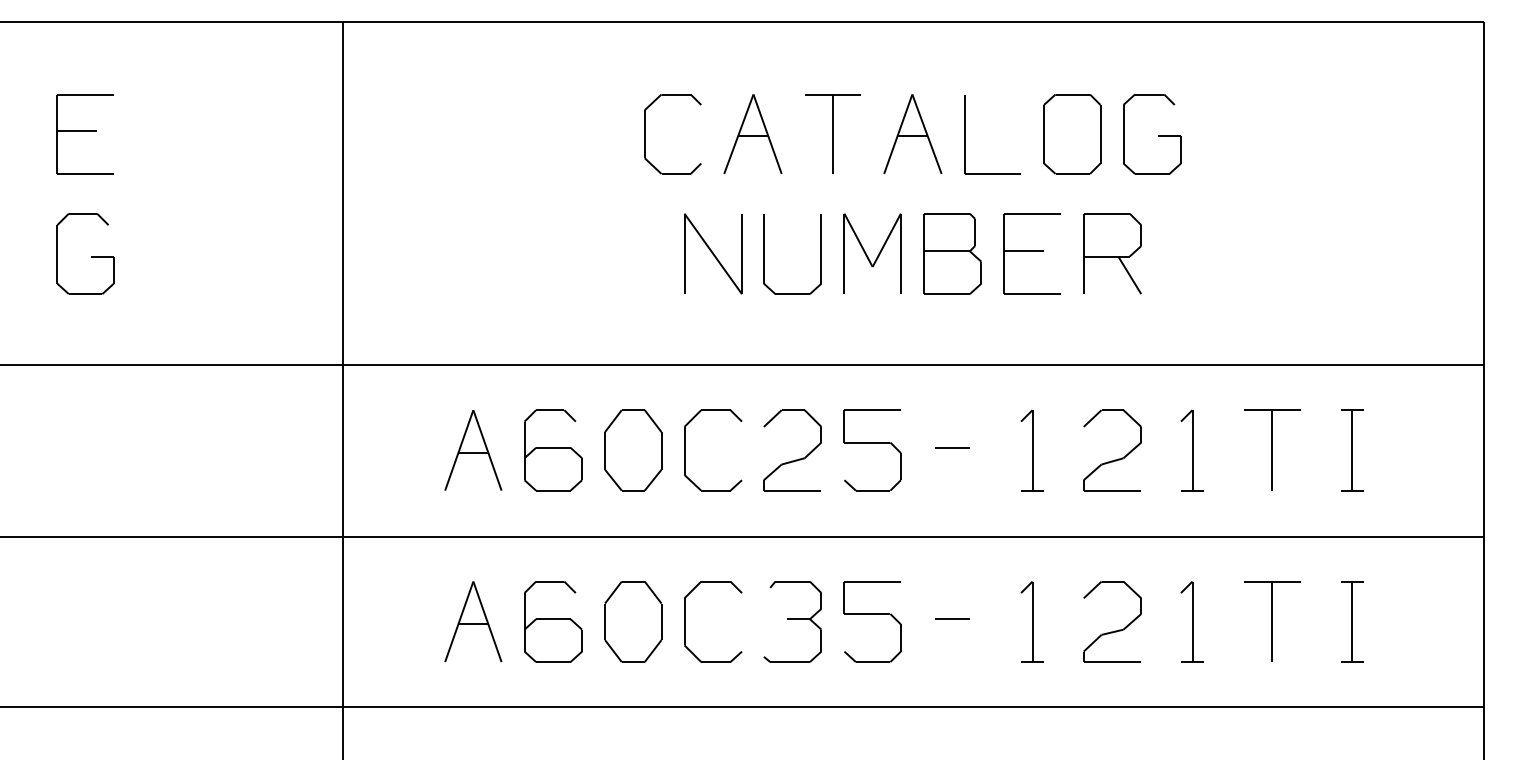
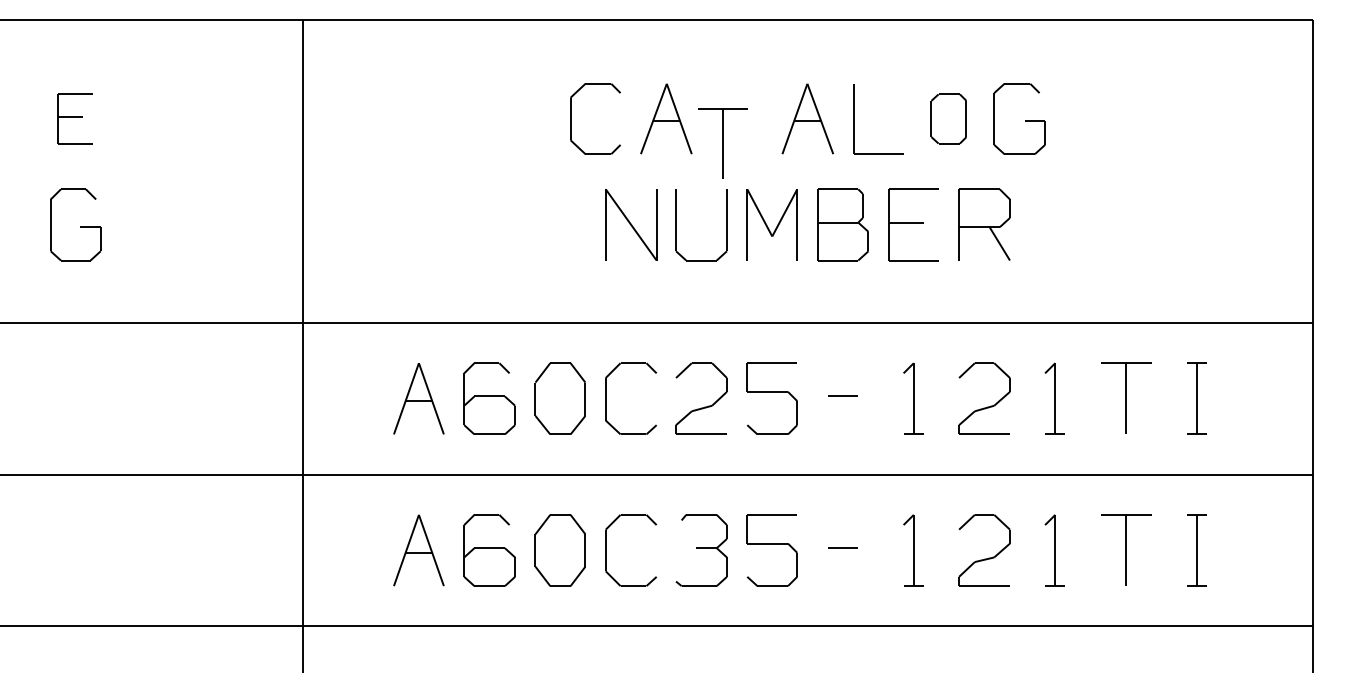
part: (85, 133) -> (75, 118), size x0.7
part: (832, 133) -> (722, 143), moved
part: (1071, 133) -> (948, 118), size x0.7

